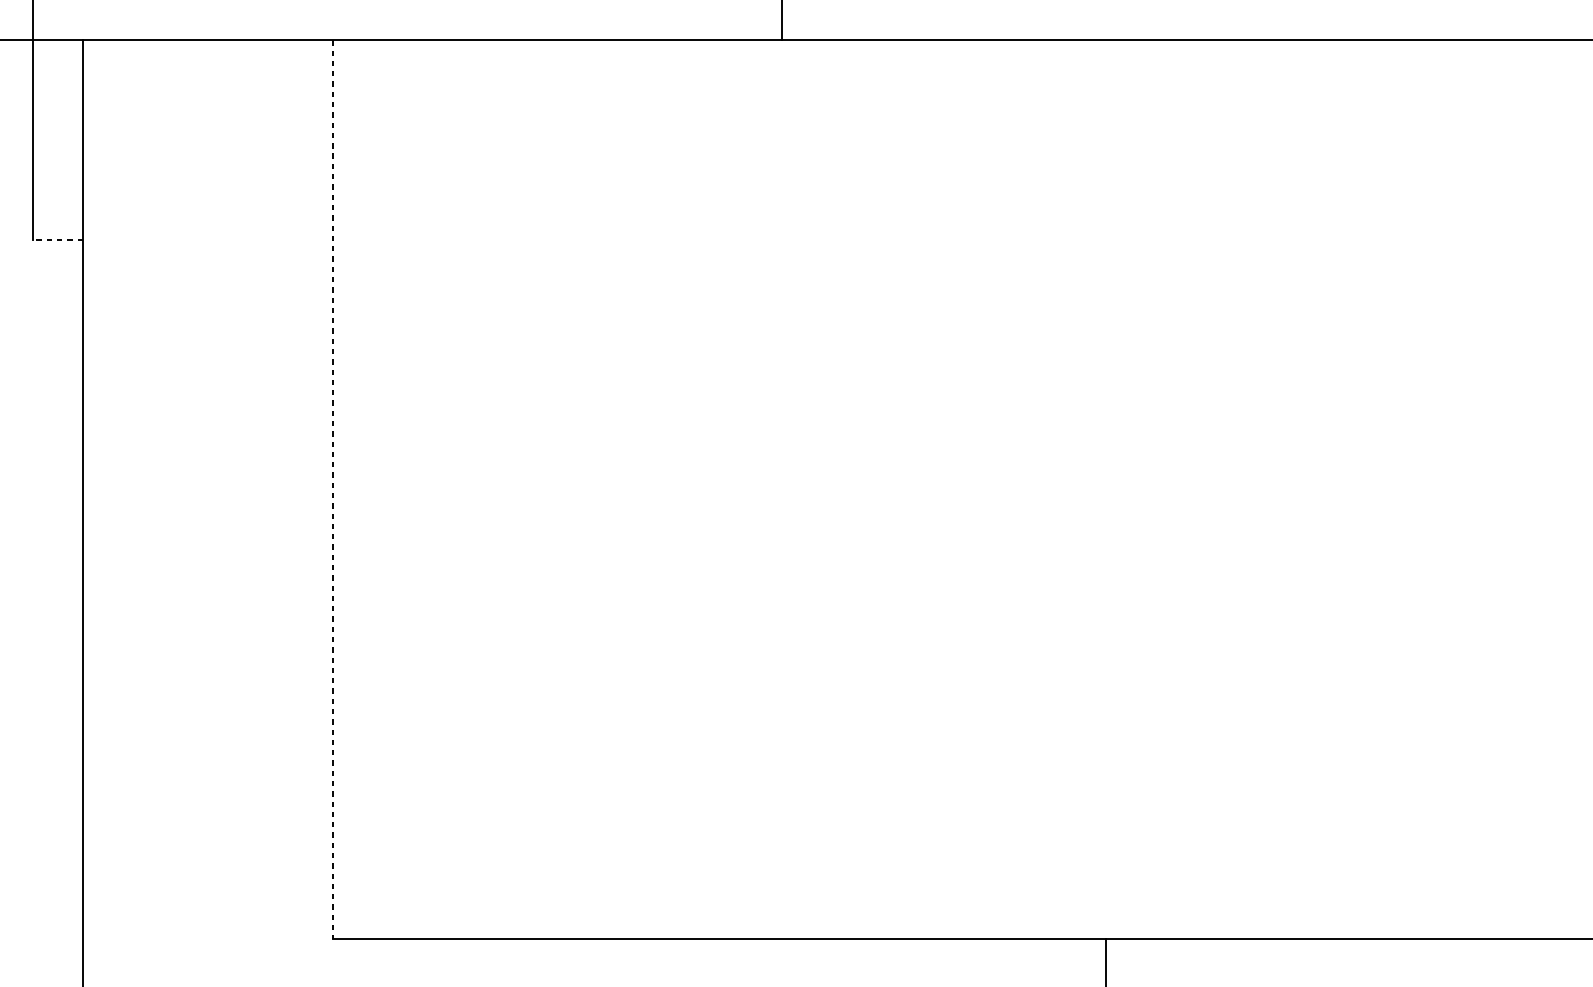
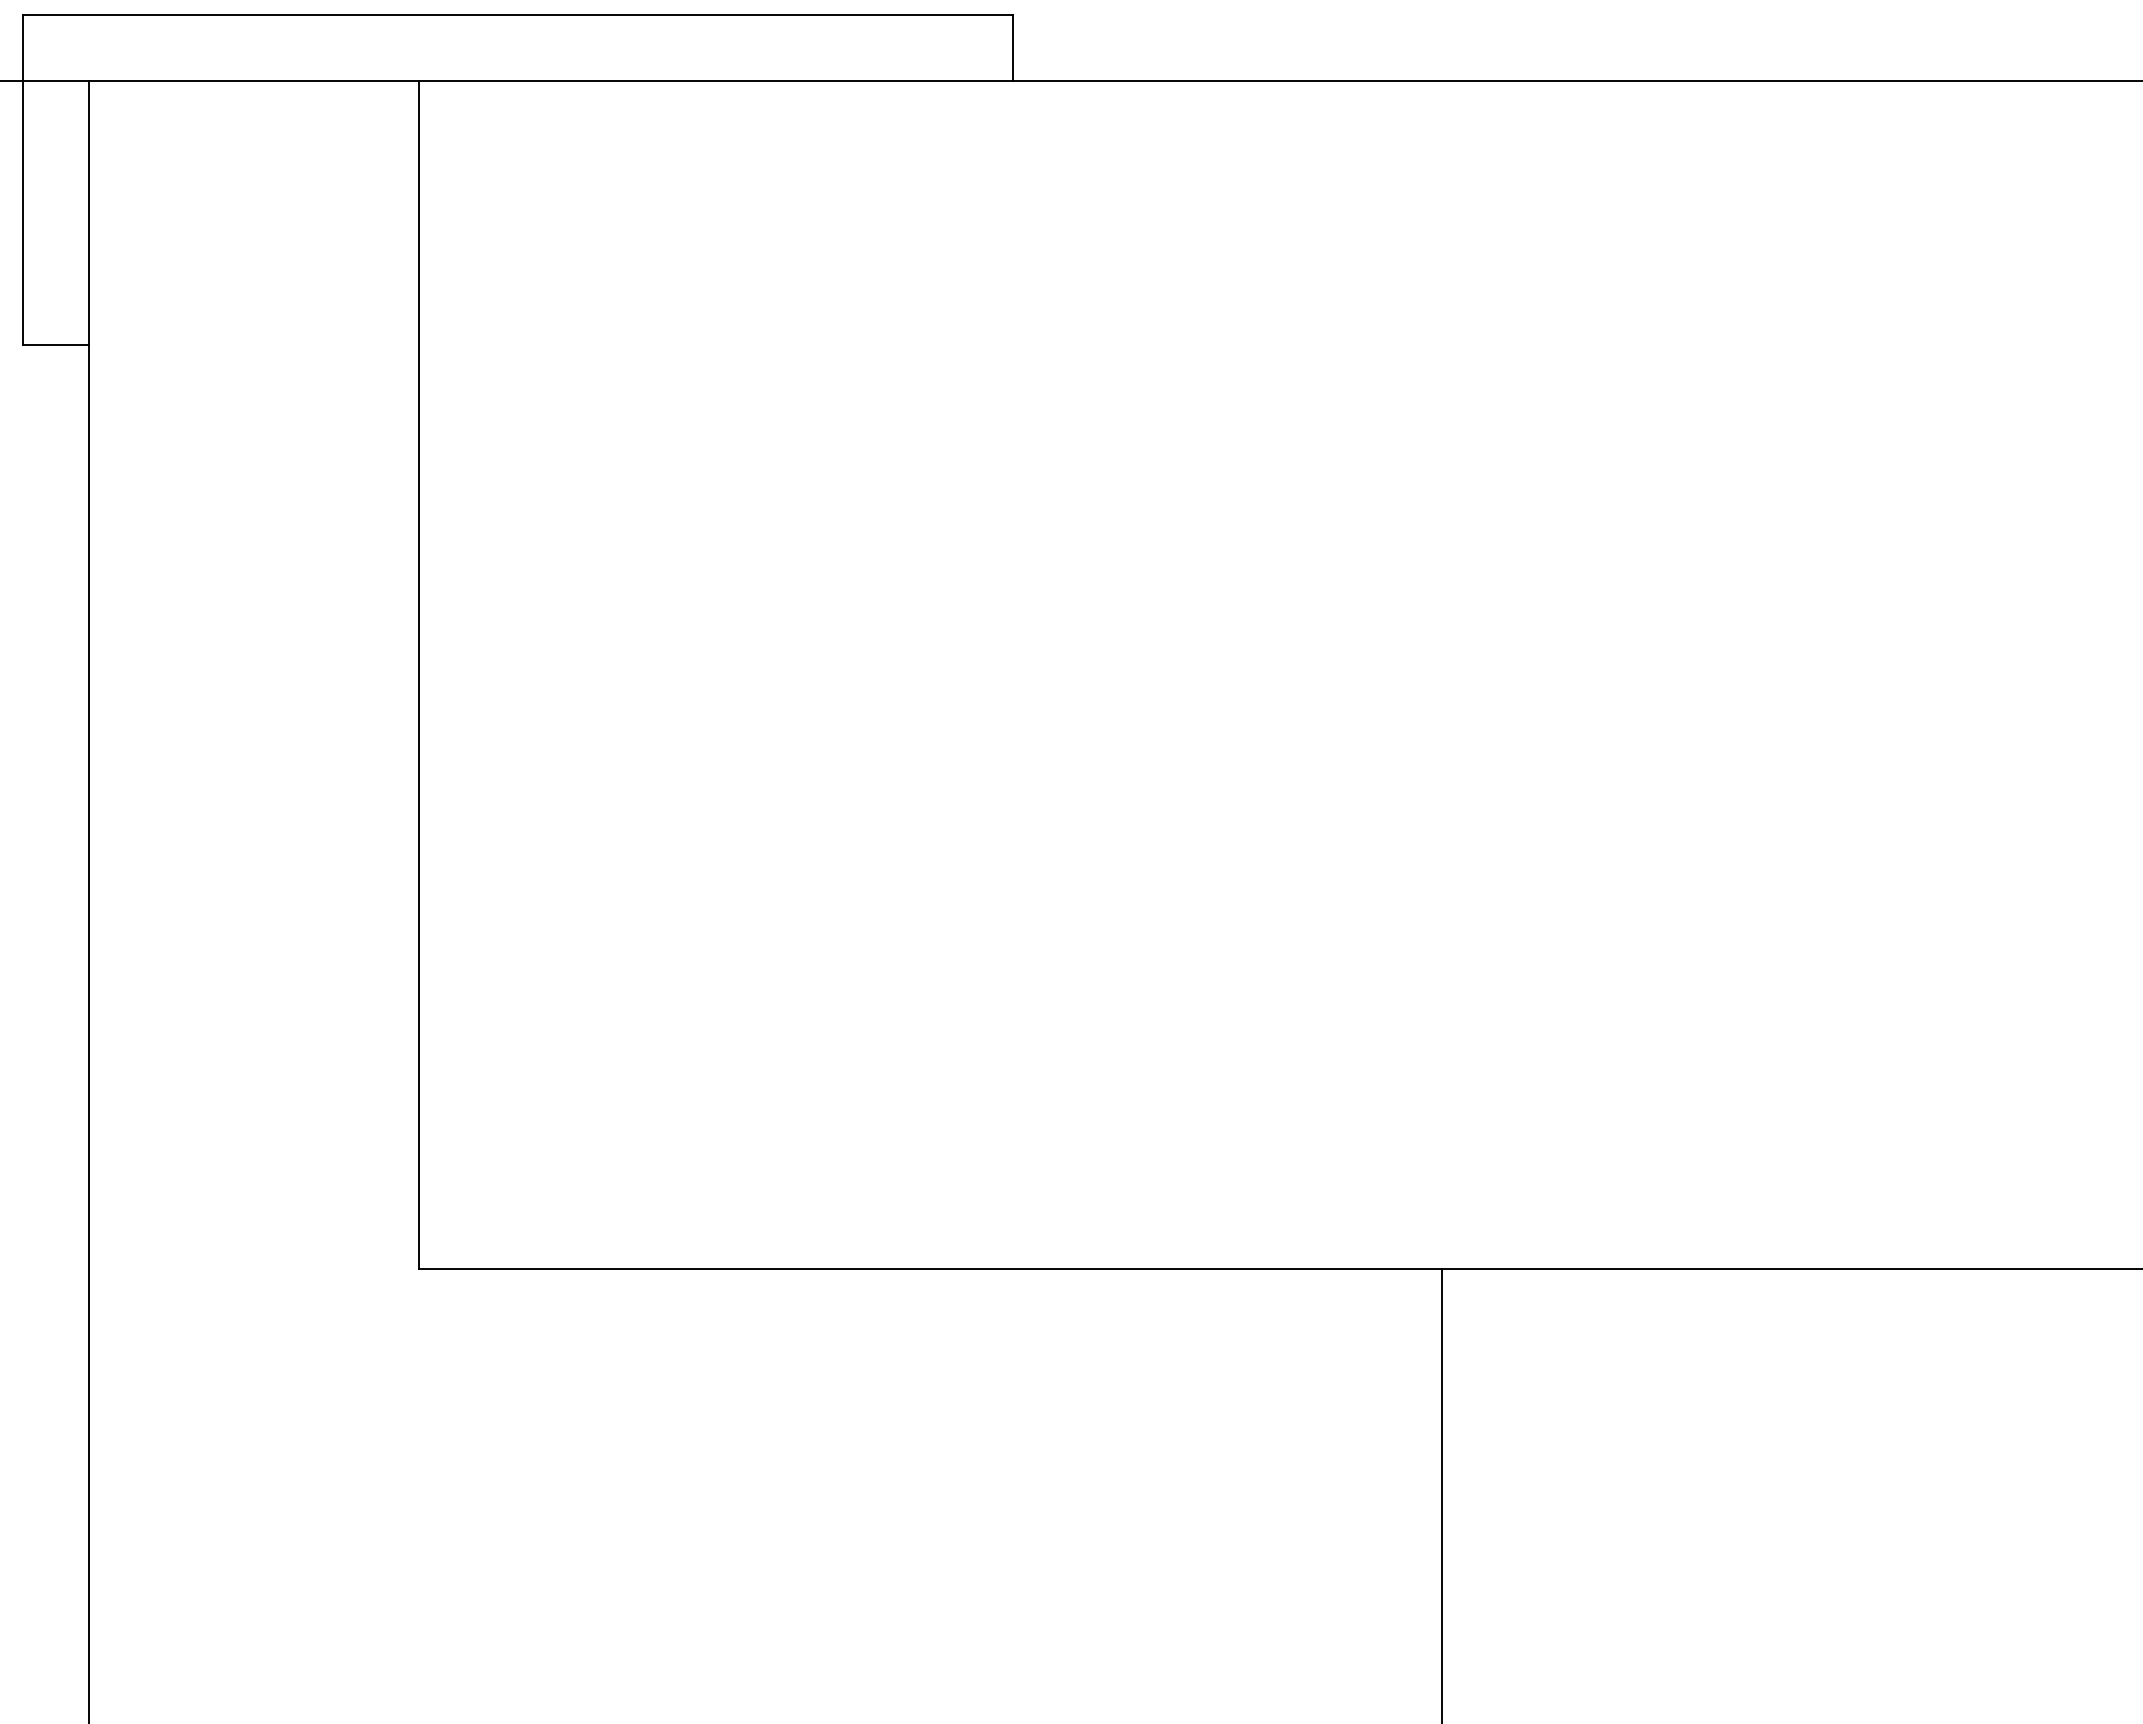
line: (57, 239) -> (55, 344), dashed -> solid
line: (332, 490) -> (419, 675), dashed -> solid

